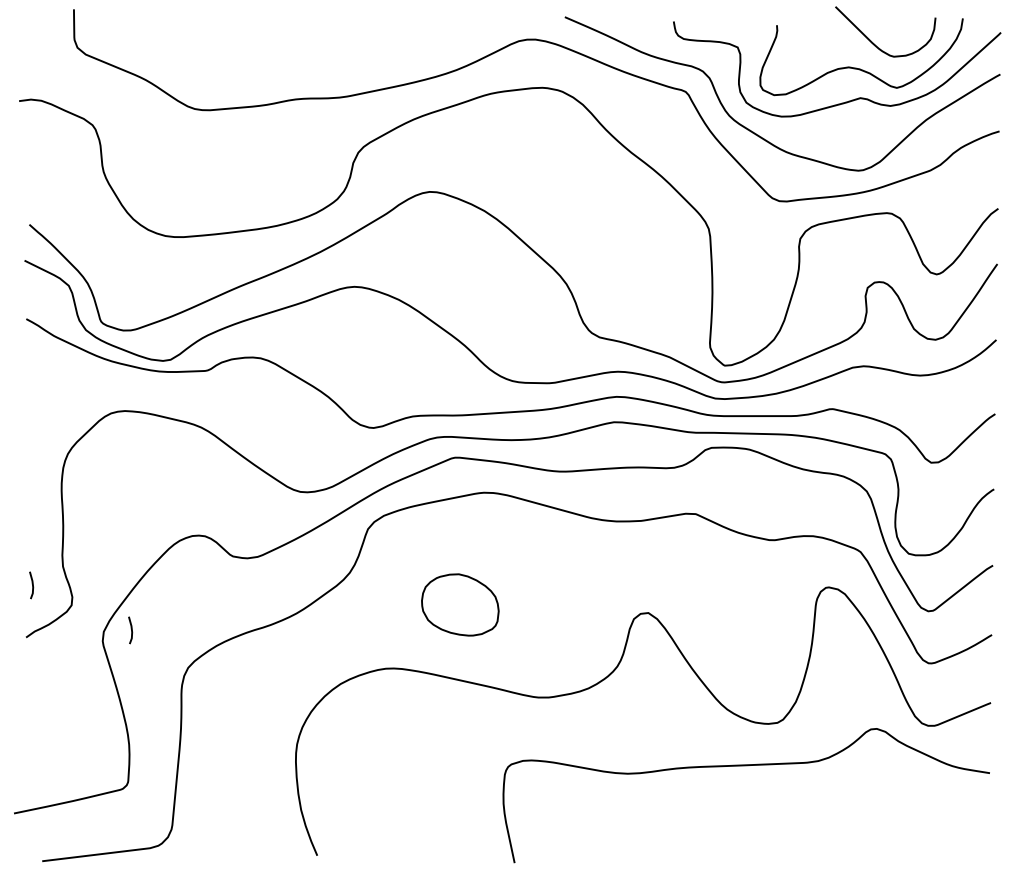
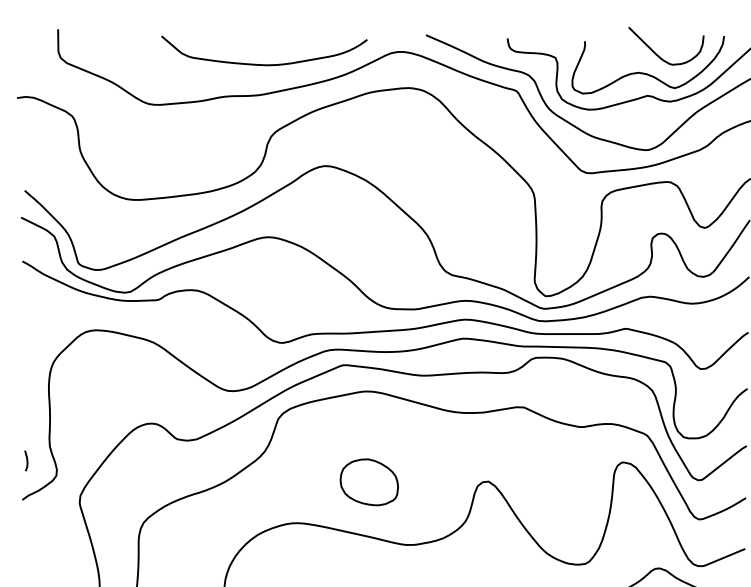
curve: (348, 56) -> (263, 64), added
part: (460, 604) -> (369, 481), moved
line: (131, 630) -> (101, 494), removed

